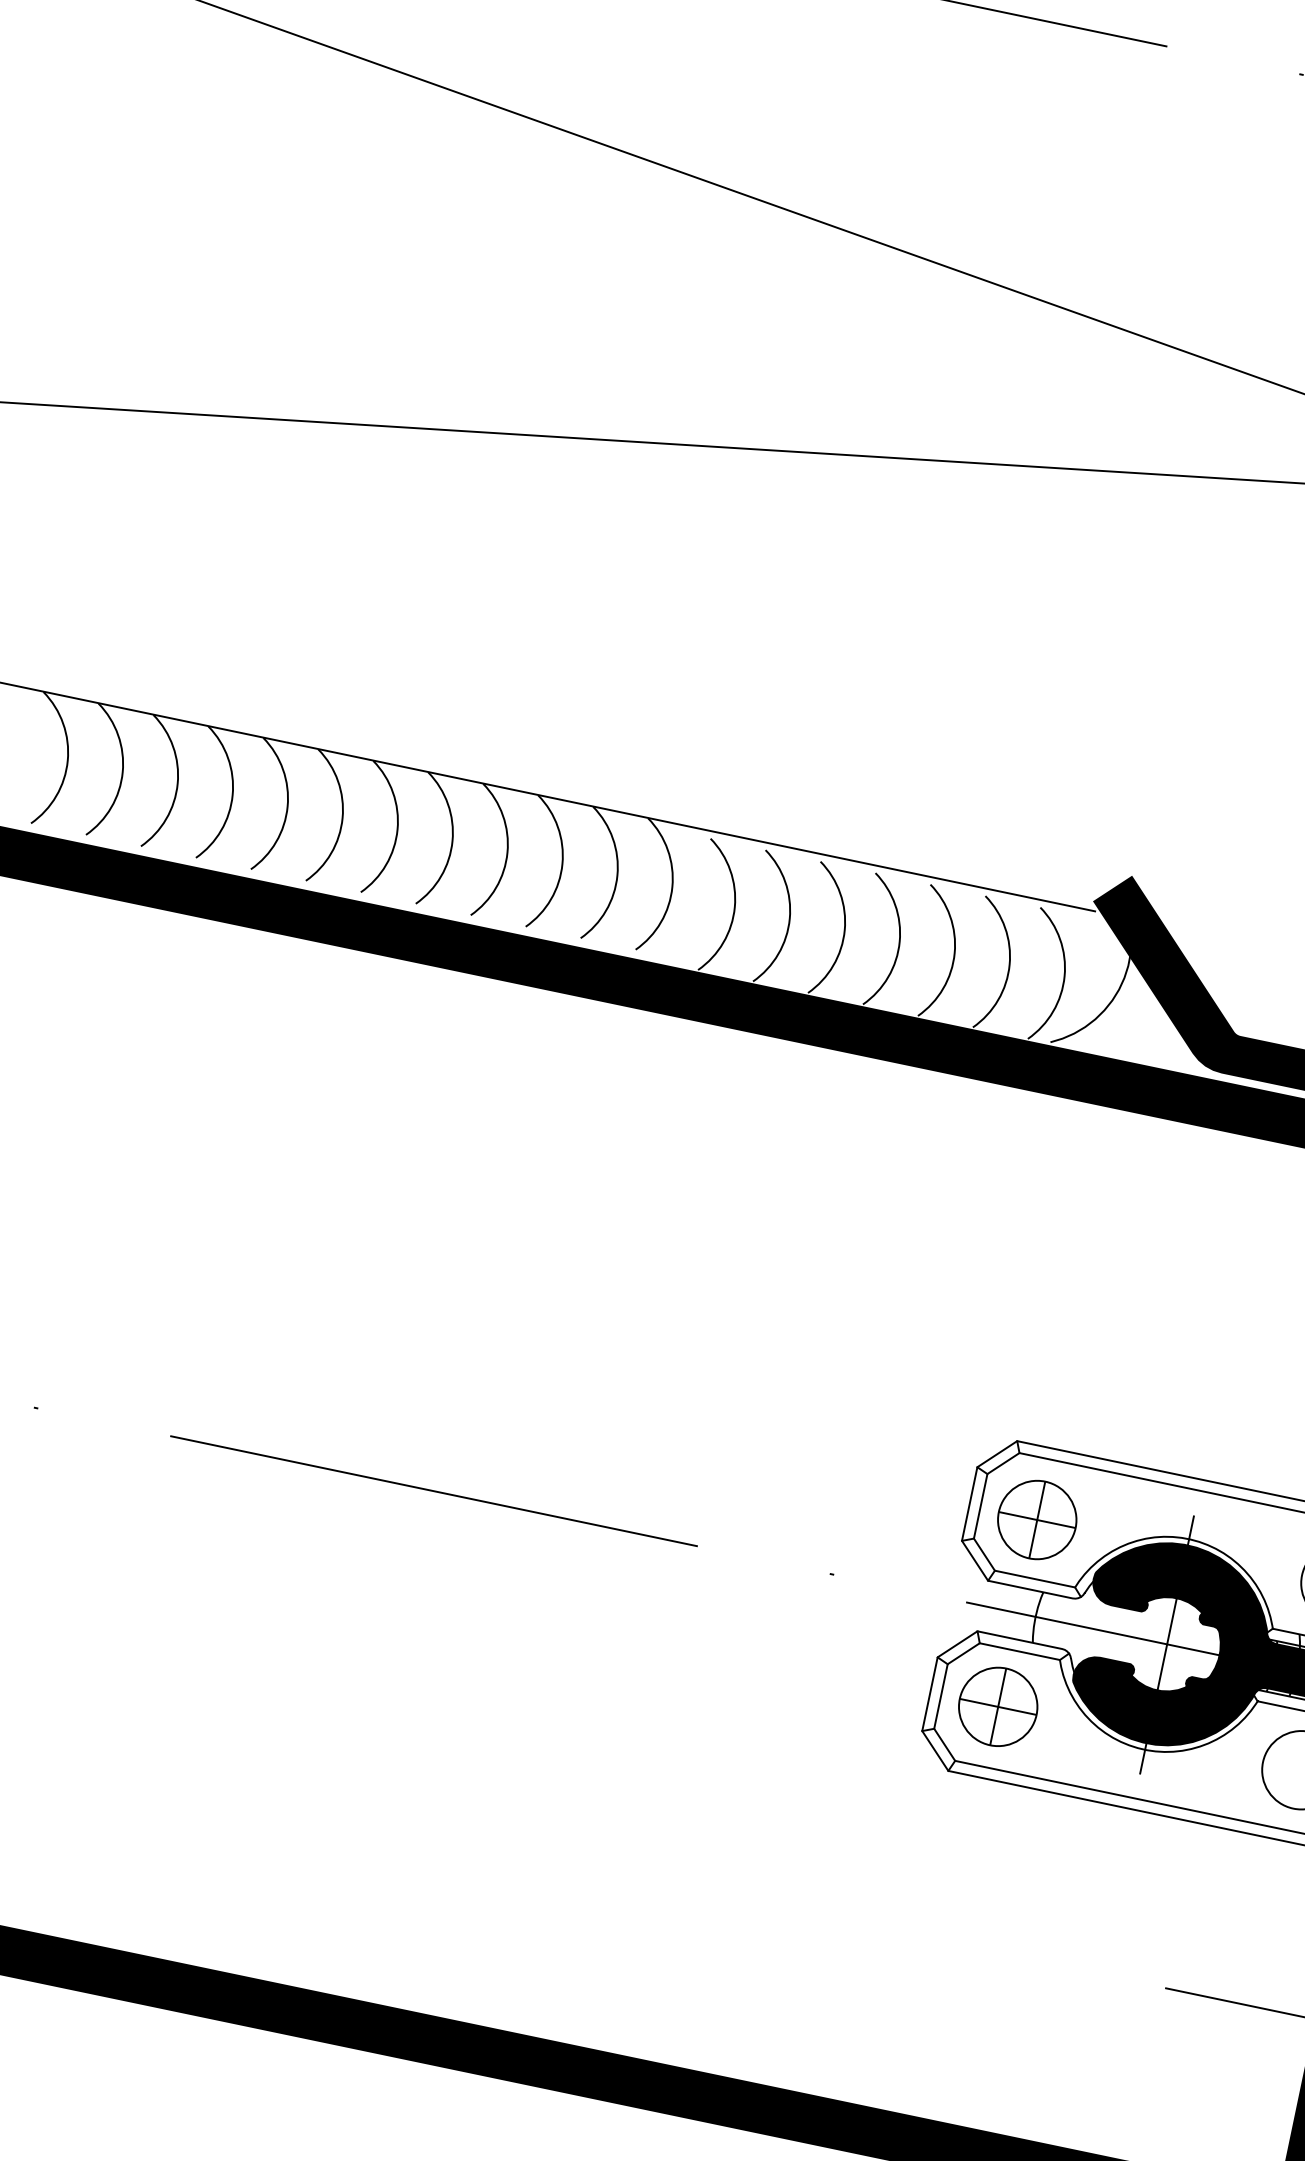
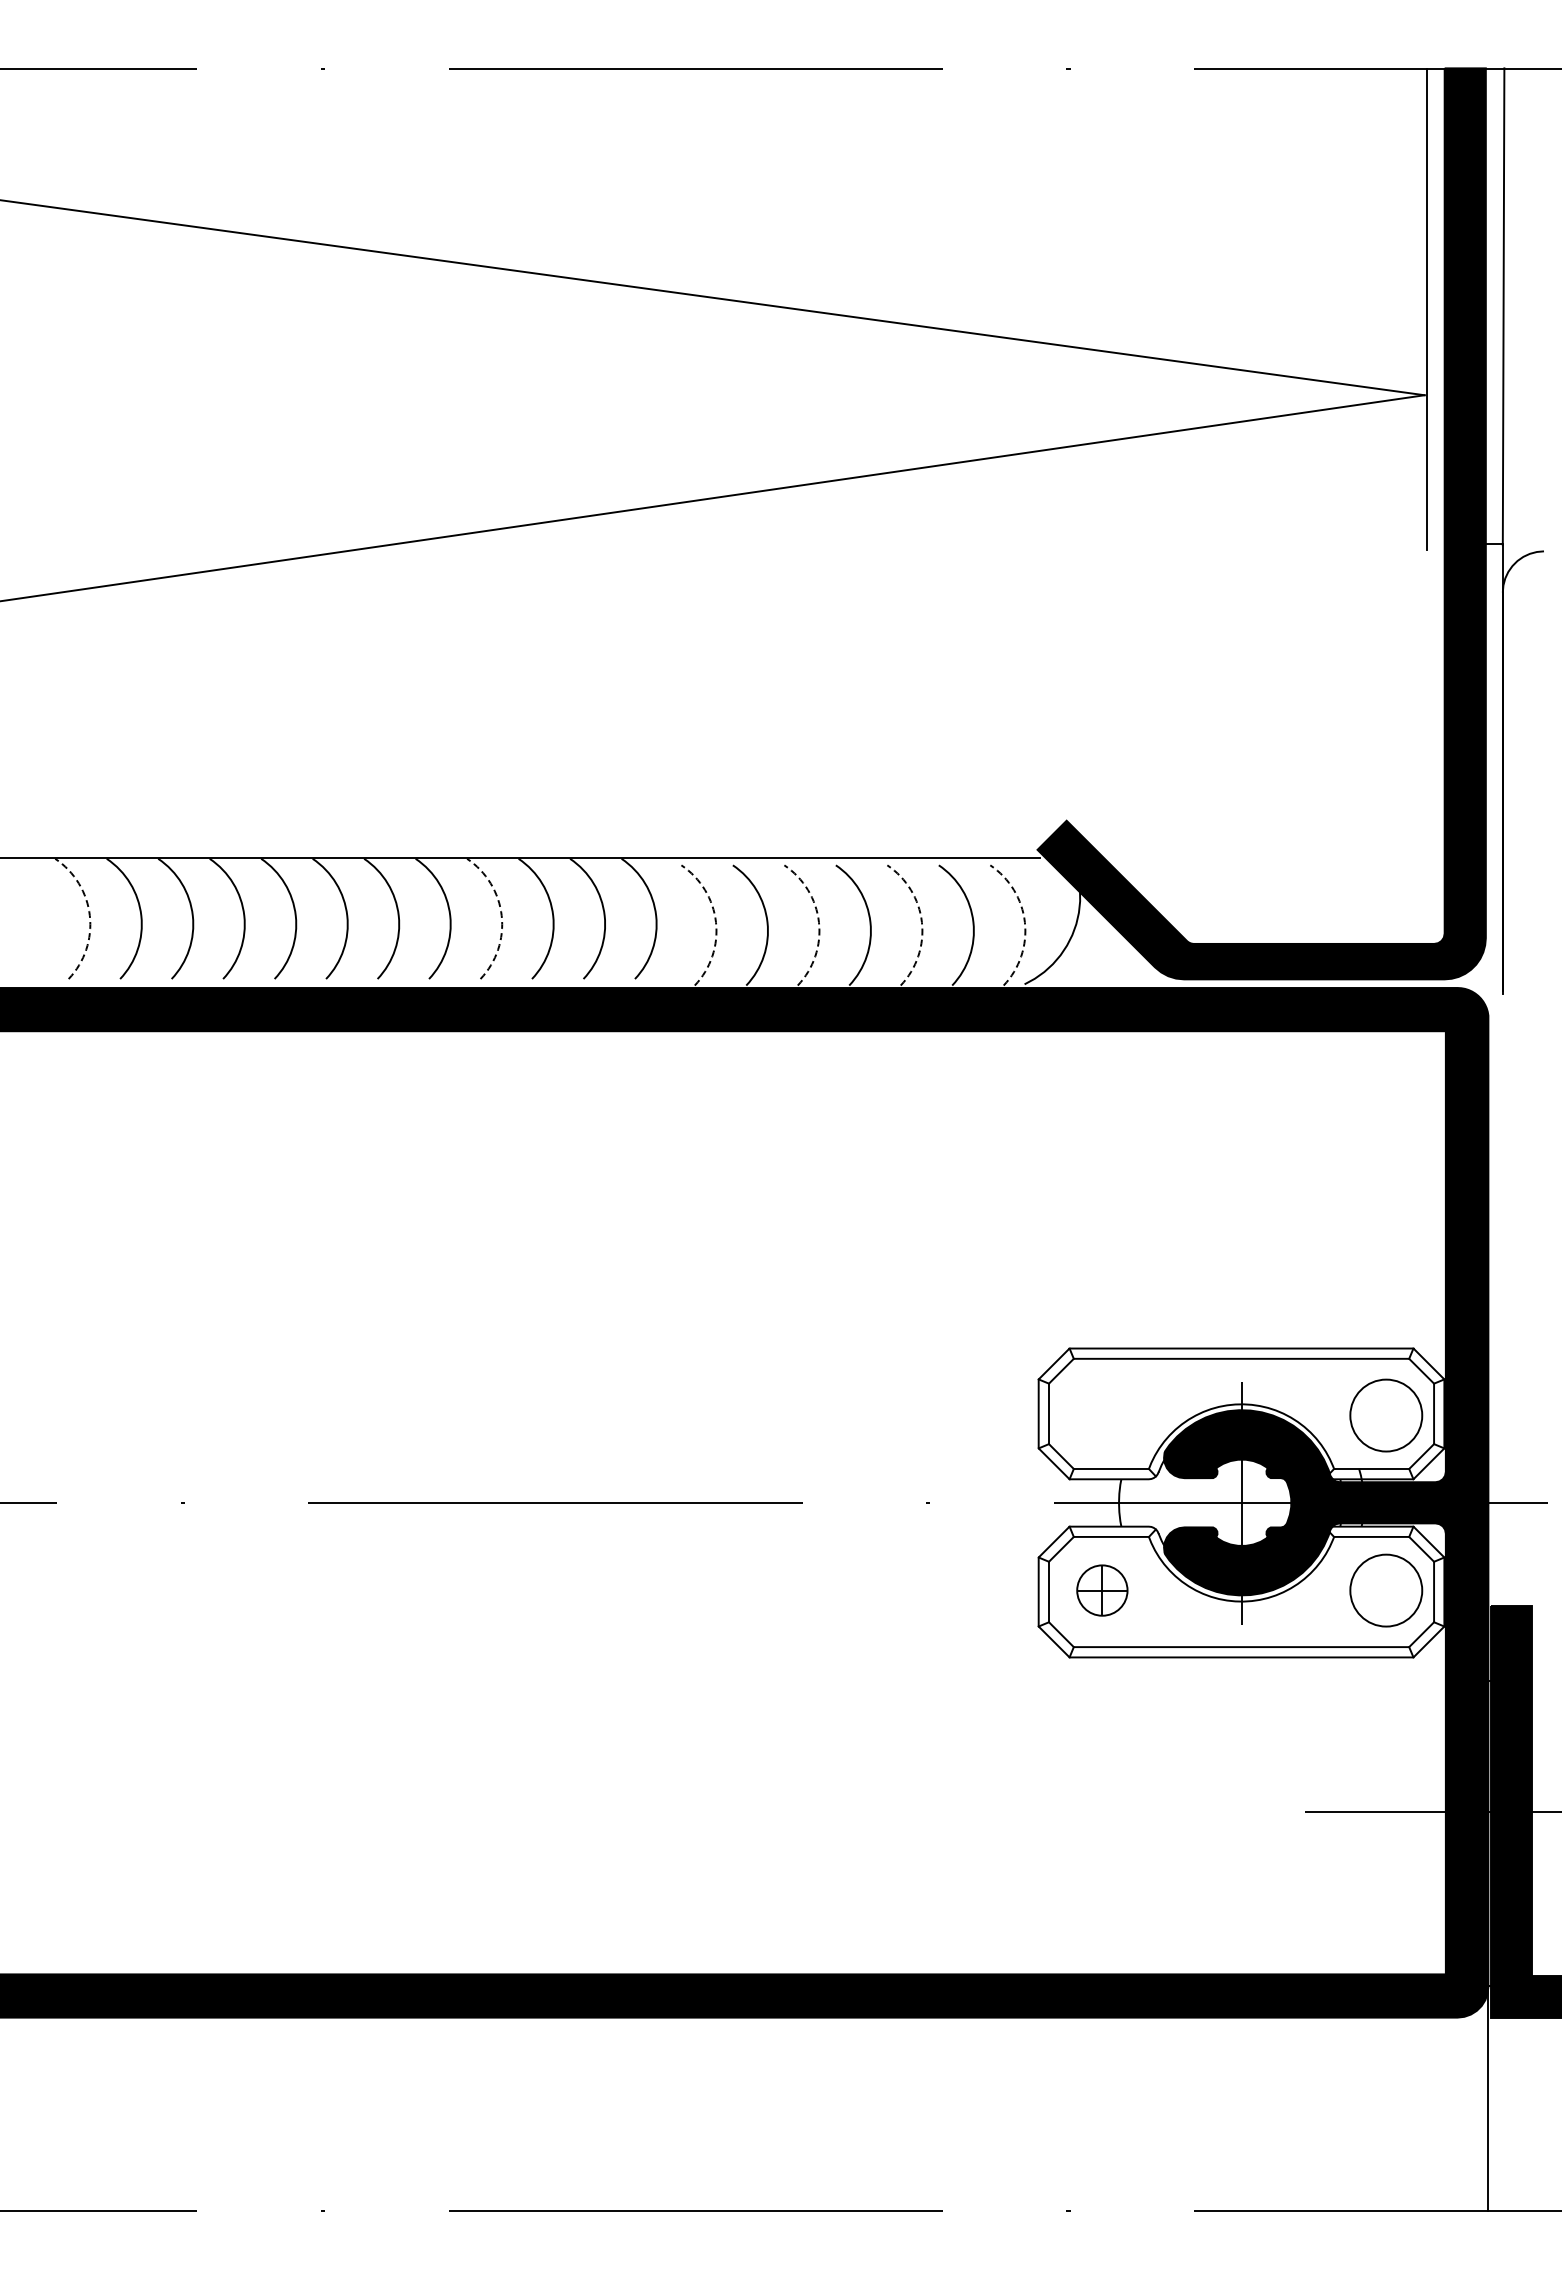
arc: (67, 760) -> (89, 915), solid -> dashed
arc: (507, 852) -> (501, 915), solid -> dashed
arc: (735, 907) -> (716, 922), solid -> dashed
arc: (844, 930) -> (818, 922), solid -> dashed
arc: (954, 953) -> (921, 922), solid -> dashed
arc: (1064, 976) -> (1024, 922), solid -> dashed
part: (1037, 1519) -> (1102, 1415), removed
part: (998, 1706) -> (1102, 1590), size x0.7

